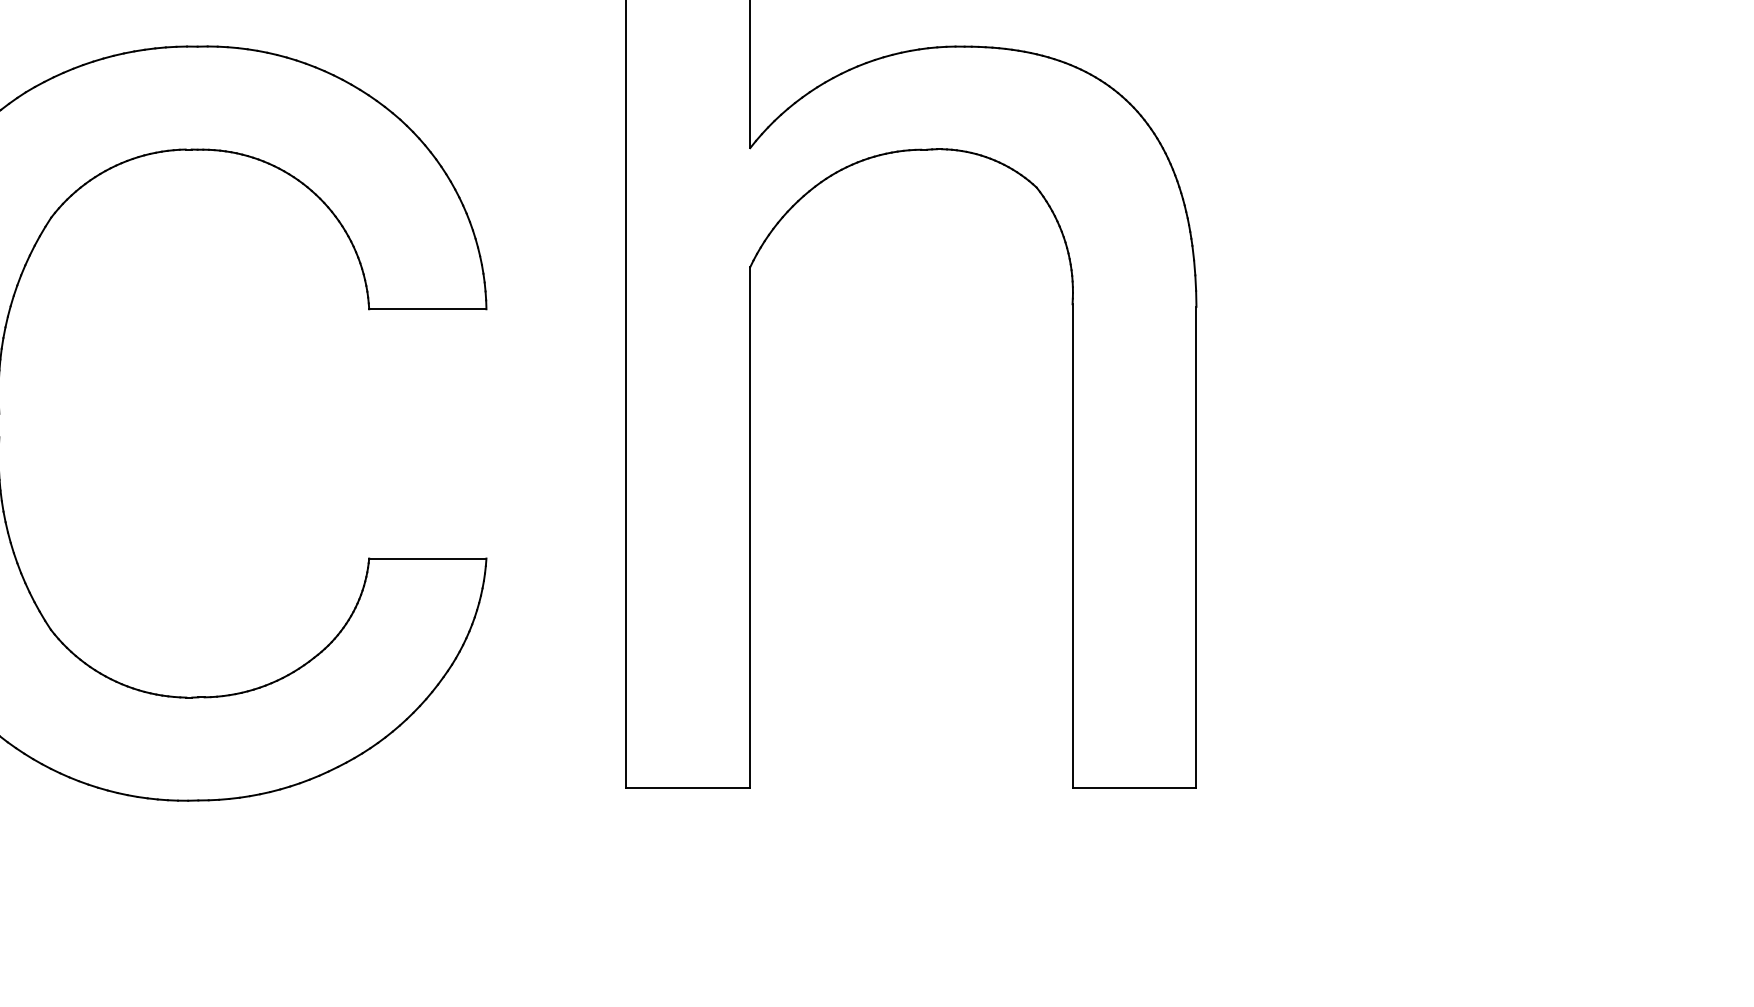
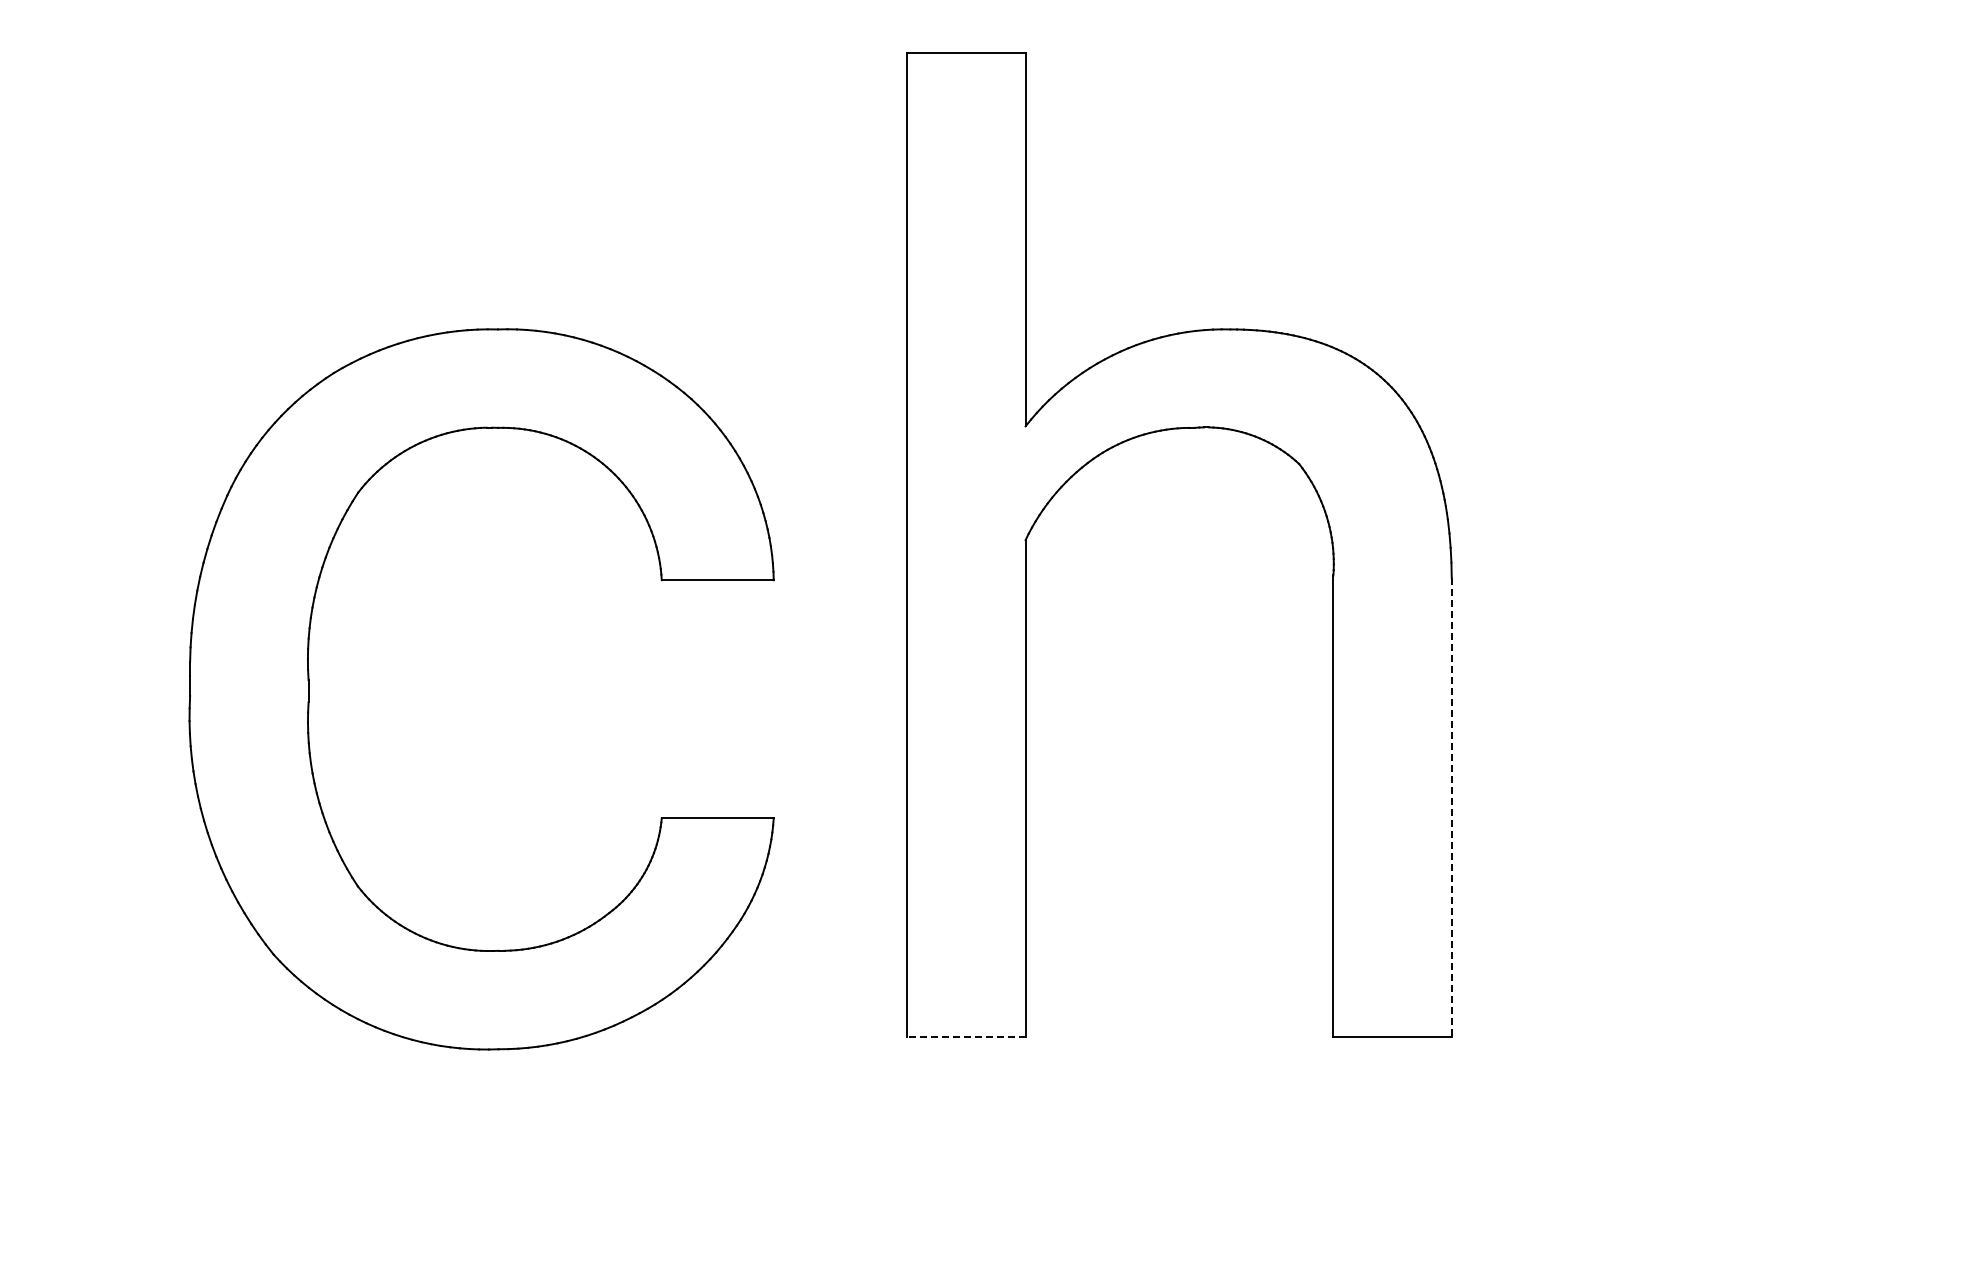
line: (1196, 547) -> (1451, 807), solid -> dashed
line: (687, 787) -> (965, 1036), solid -> dashed

